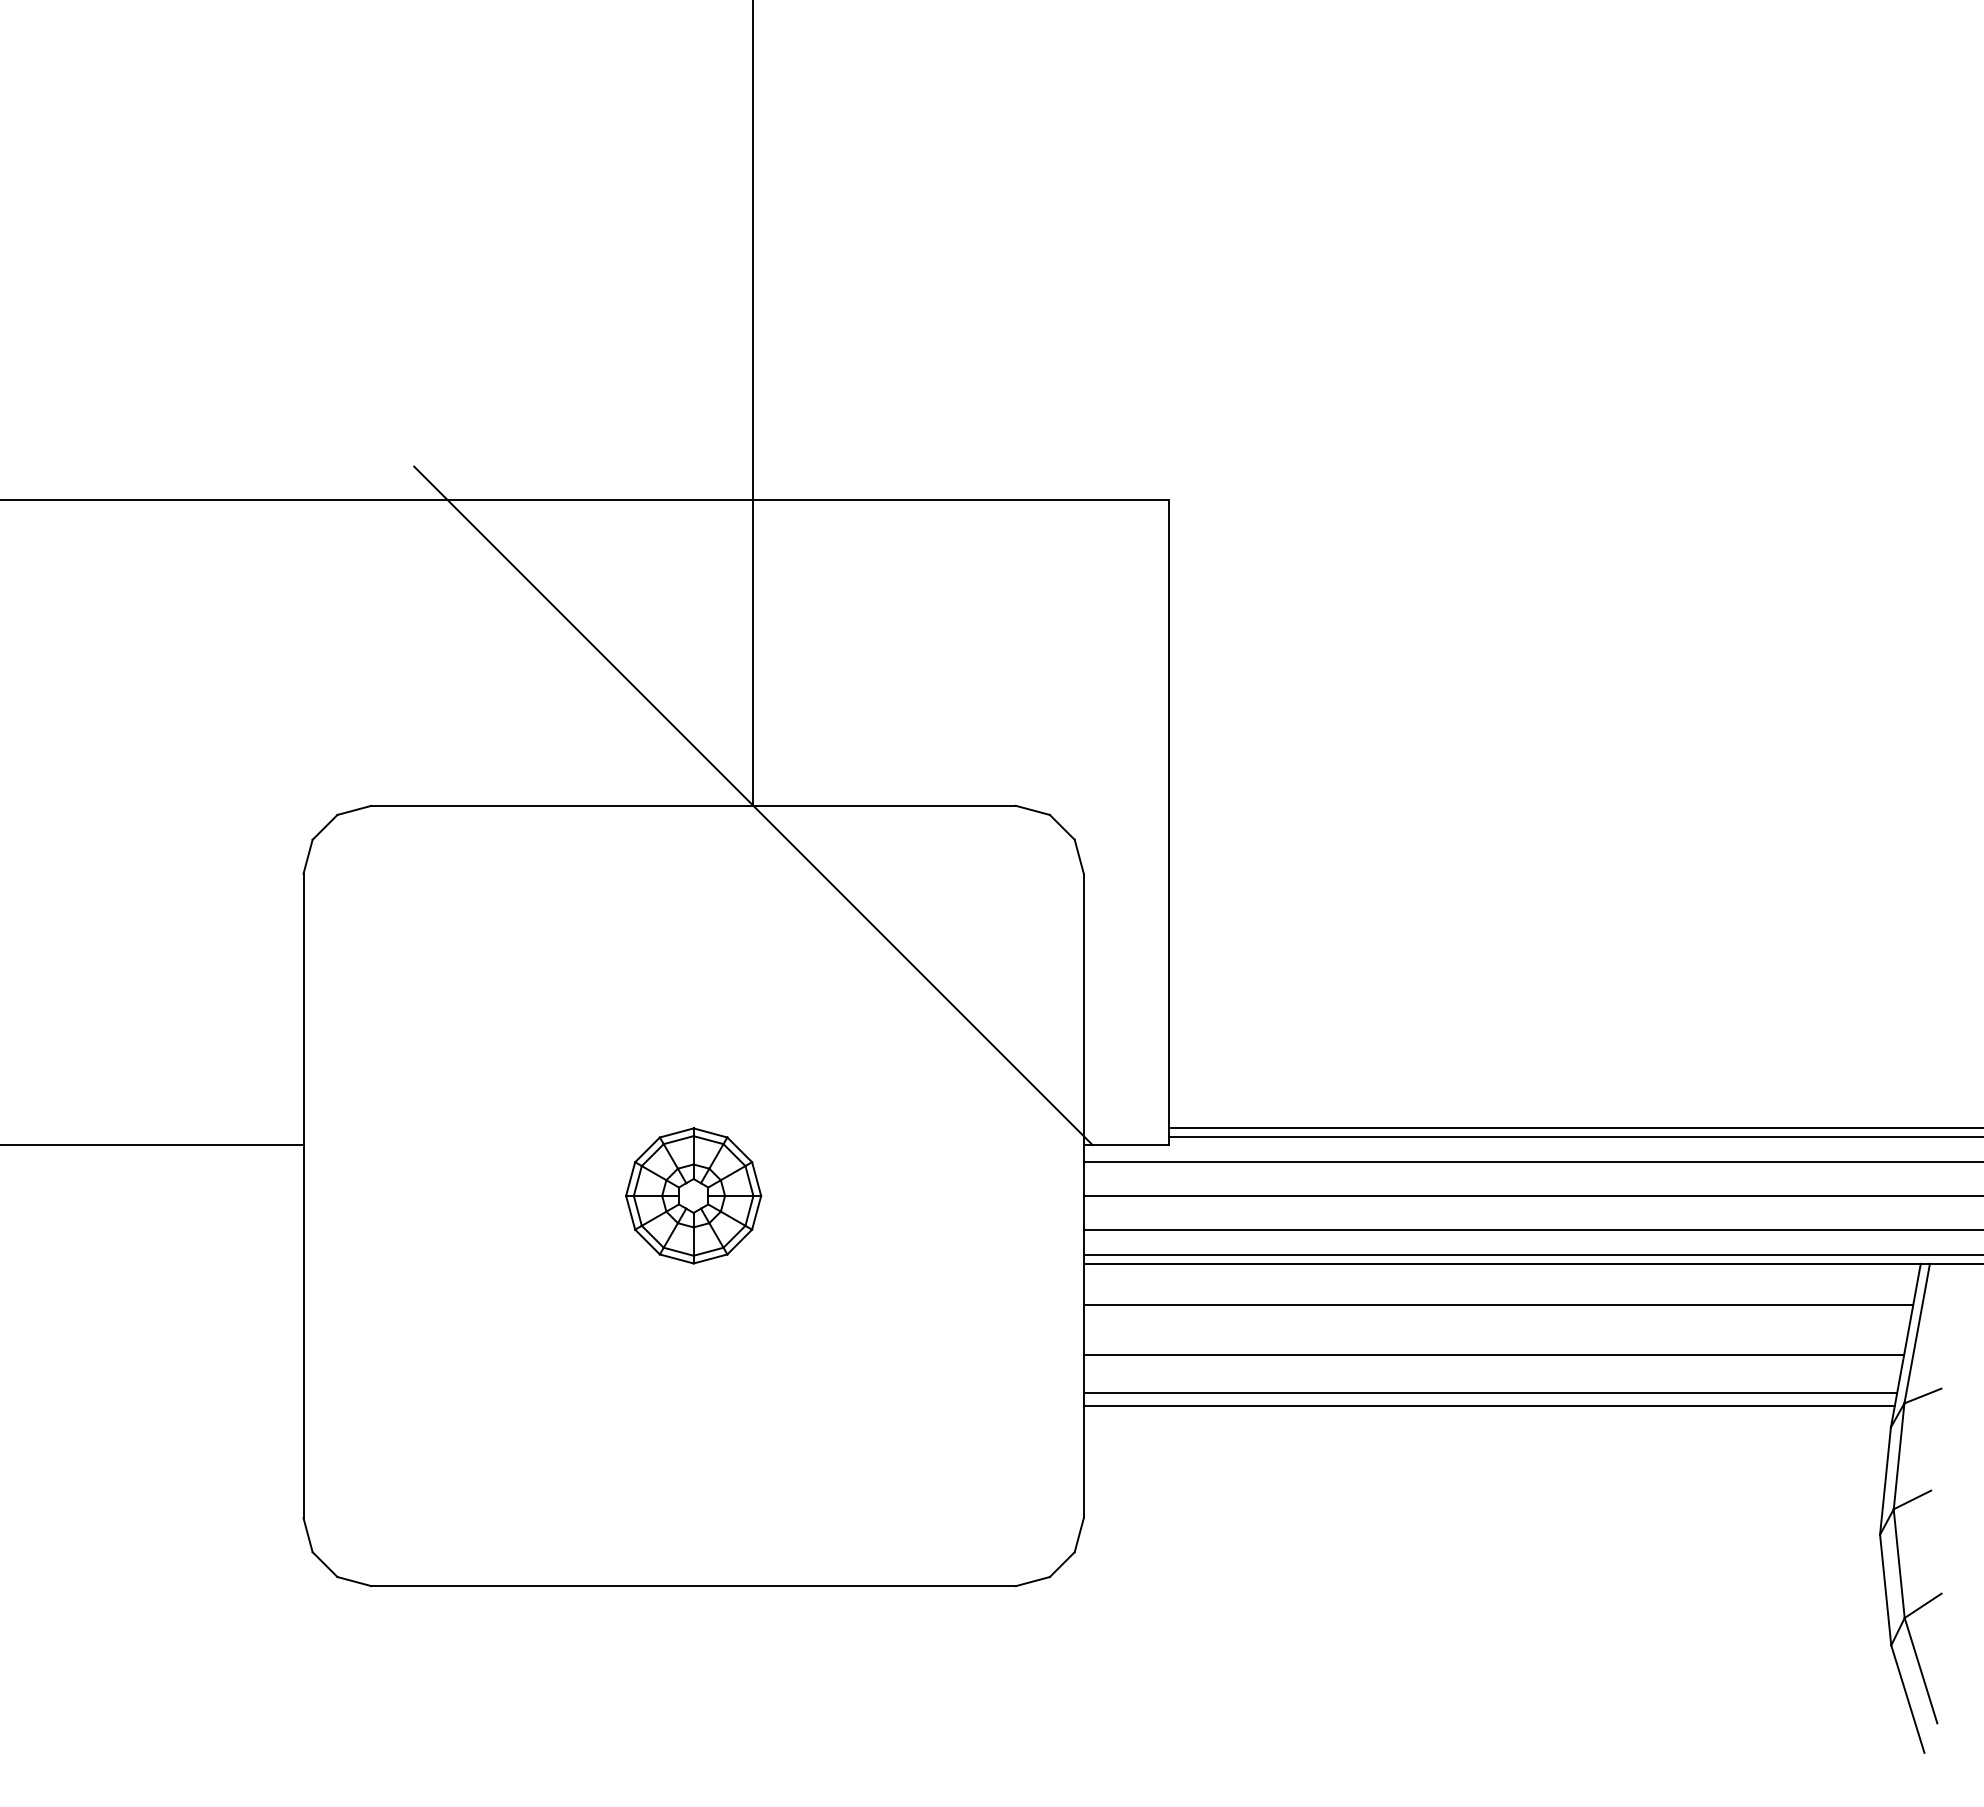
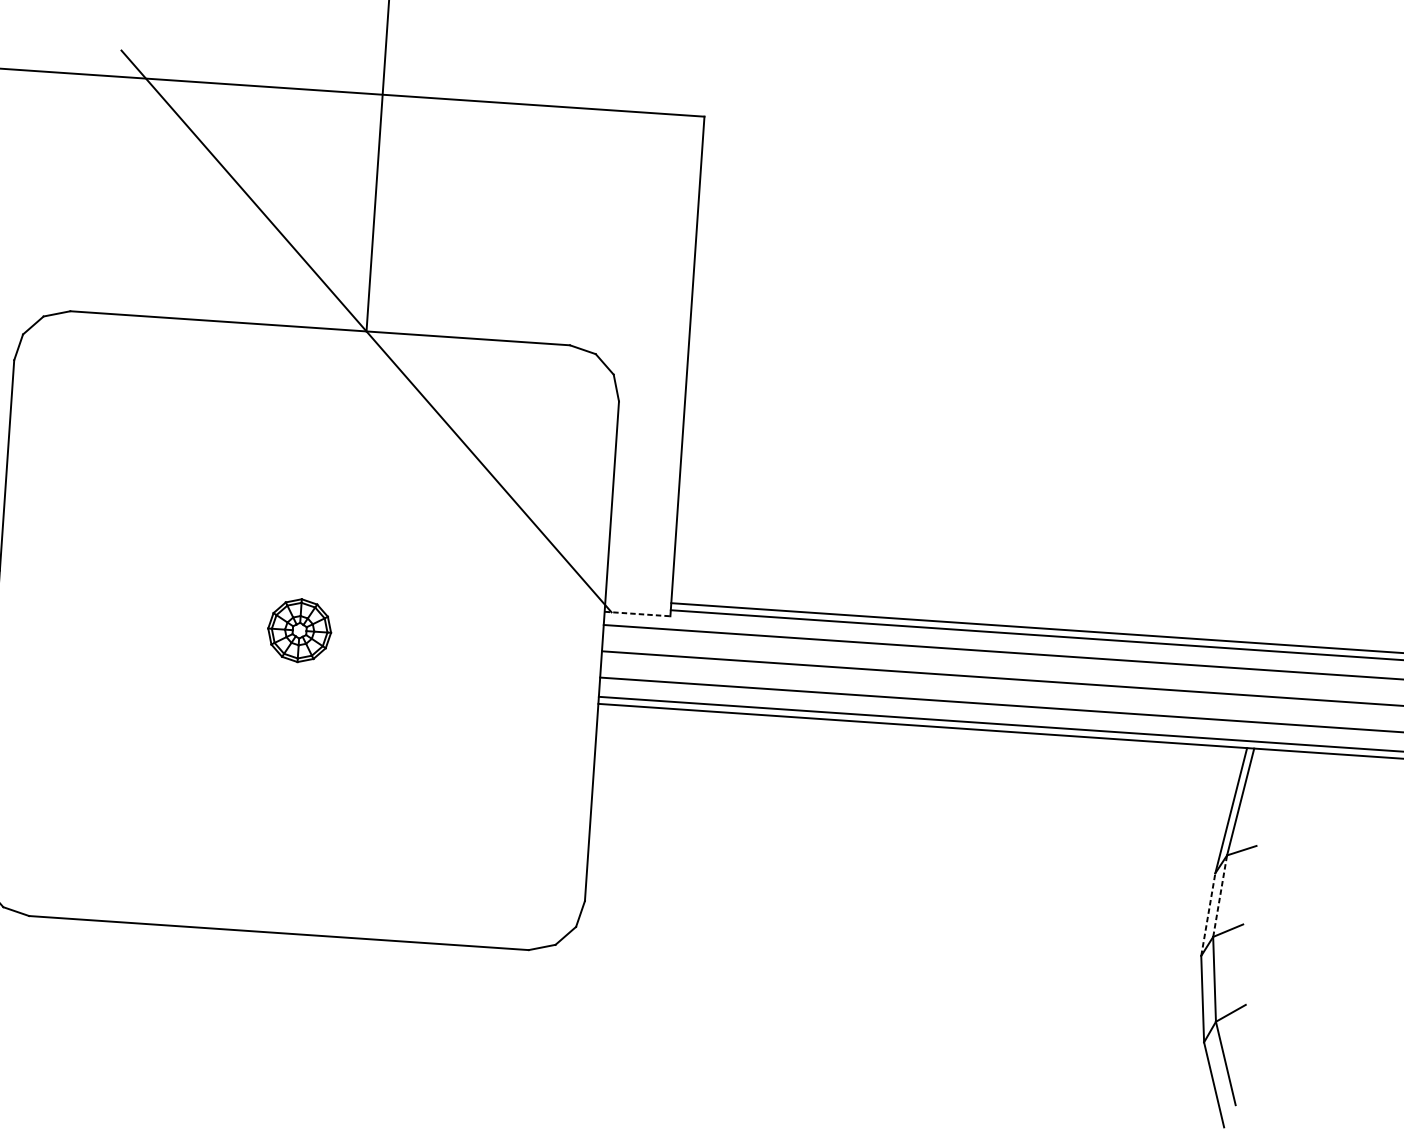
line: (1126, 1145) -> (637, 614), solid -> dashed
part: (693, 1195) -> (299, 630), size x0.6
line: (1498, 1304) -> (917, 757), removed
line: (1493, 1355) -> (911, 796), removed
line: (1490, 1392) -> (906, 825), removed
line: (1488, 1406) -> (904, 835), removed
line: (1899, 1455) -> (1220, 895), solid -> dashed
line: (1885, 1481) -> (1208, 914), solid -> dashed

